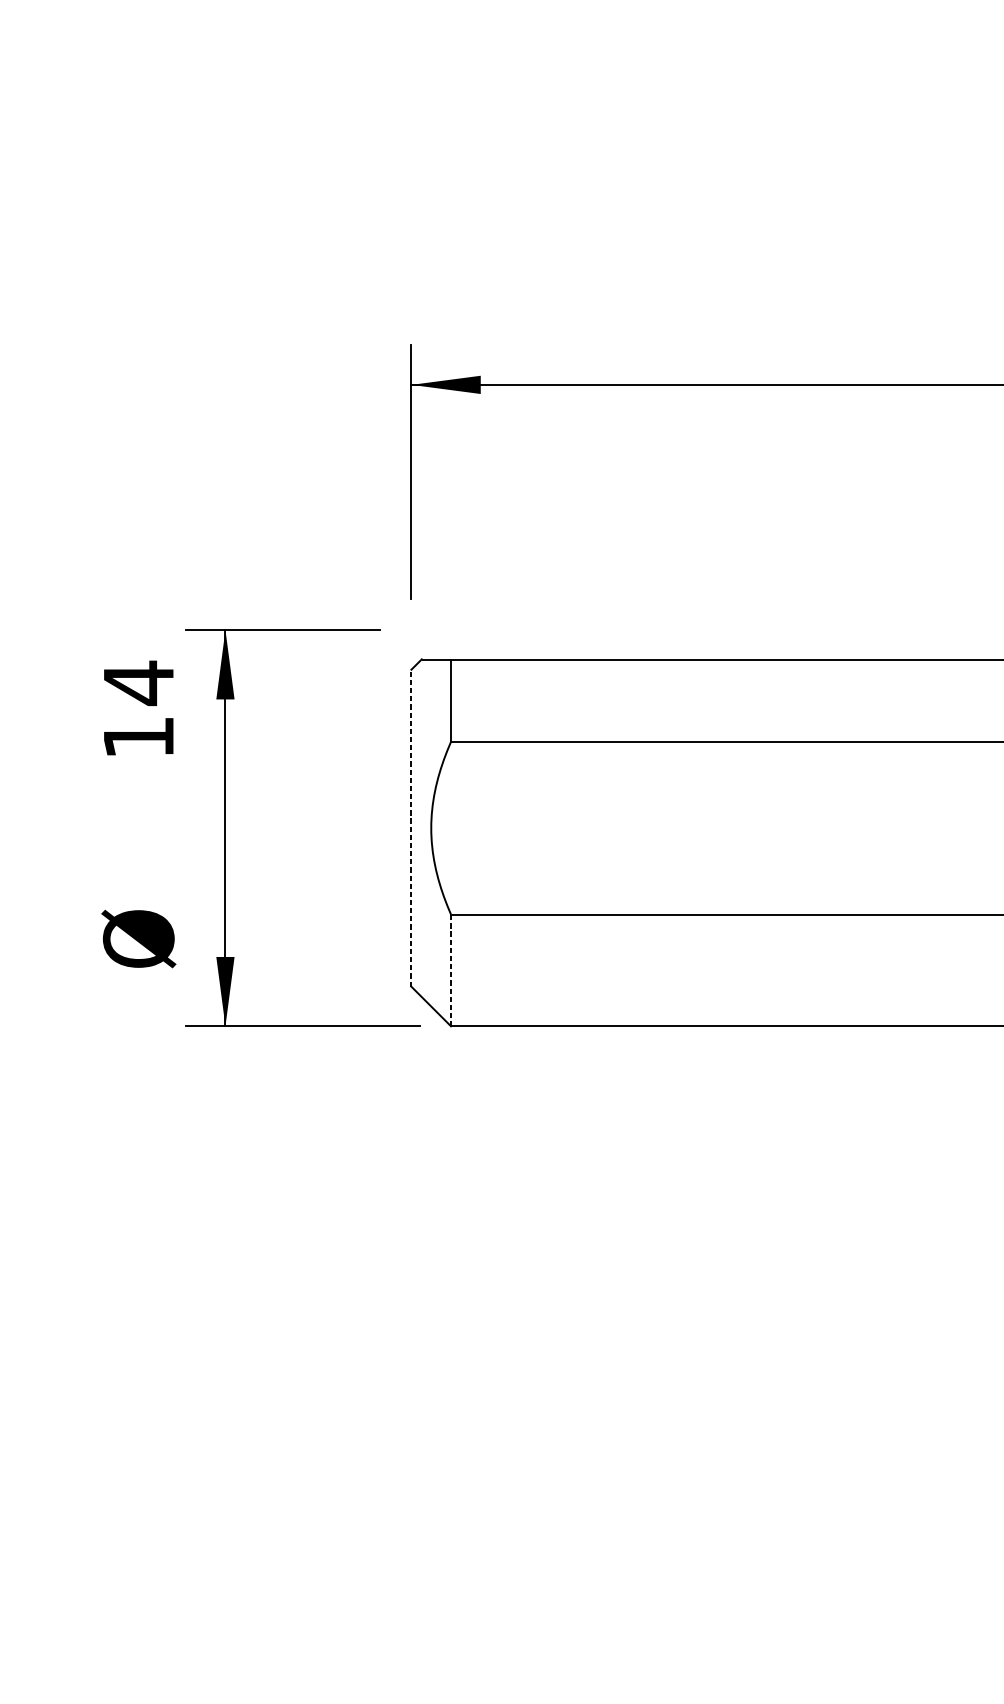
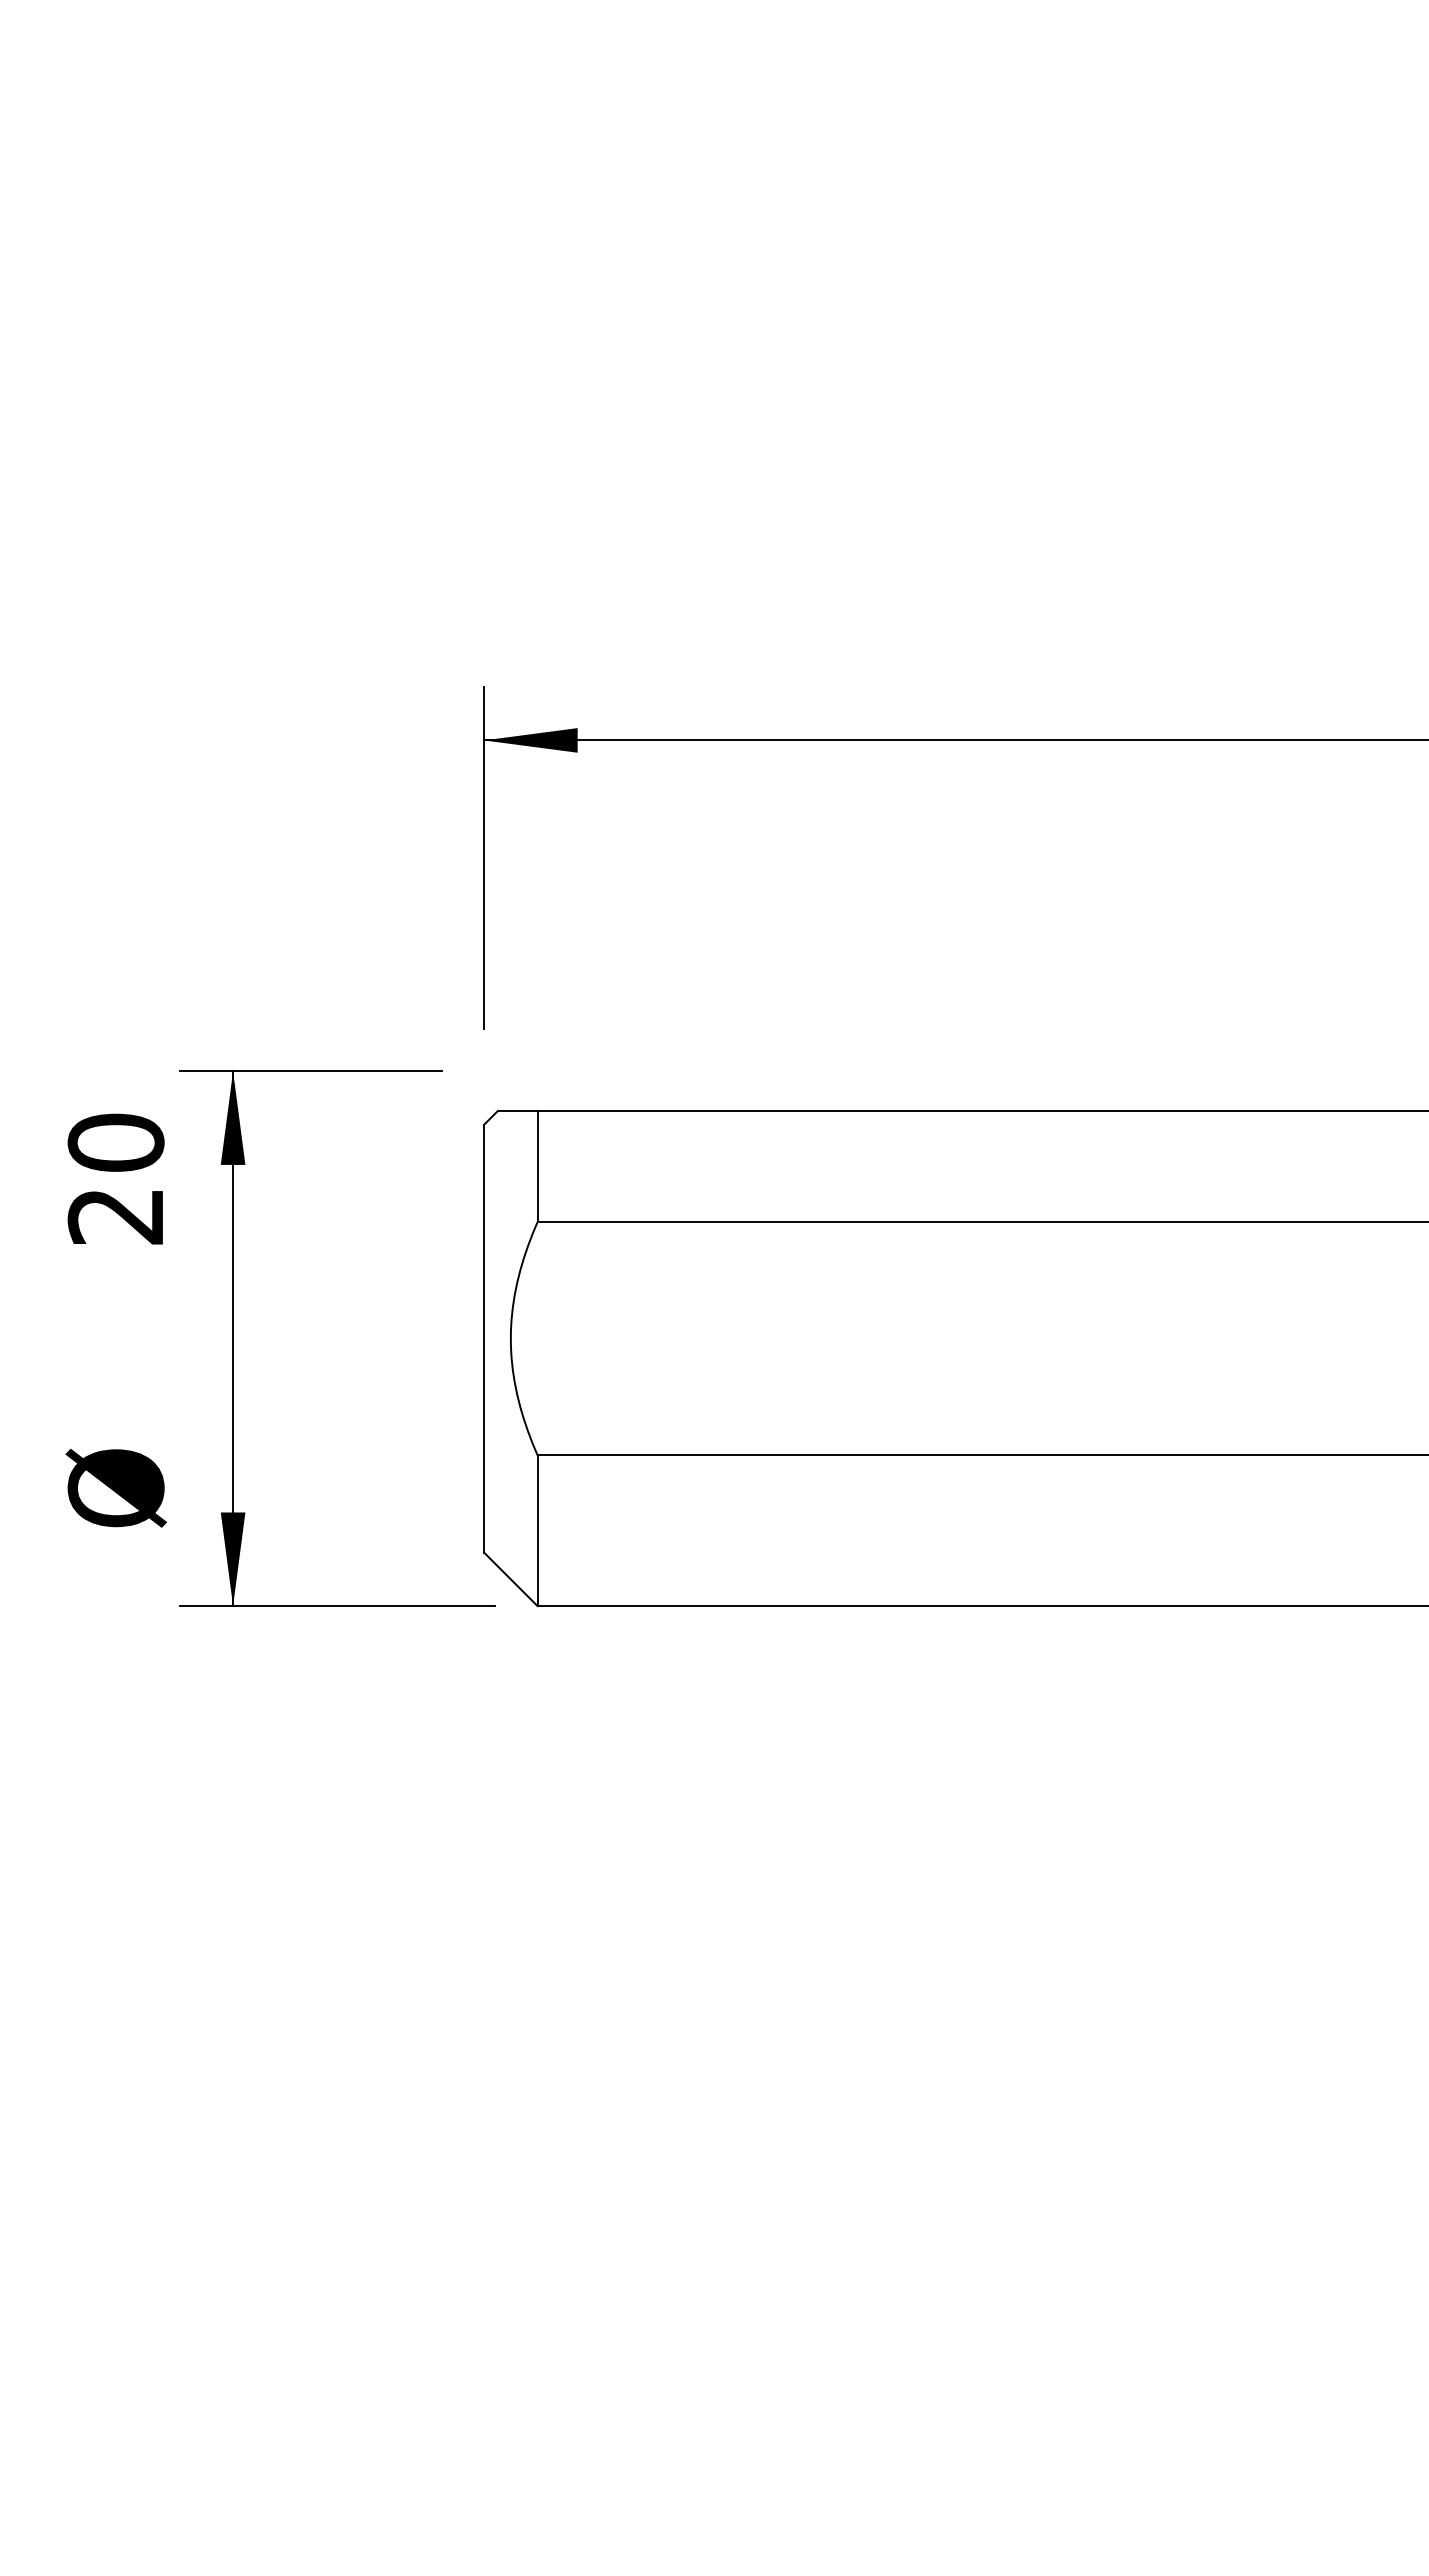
text: (138, 709) -> (115, 1178), 14 -> 20
line: (411, 828) -> (484, 1338), dashed -> solid
line: (451, 970) -> (537, 1530), dashed -> solid

